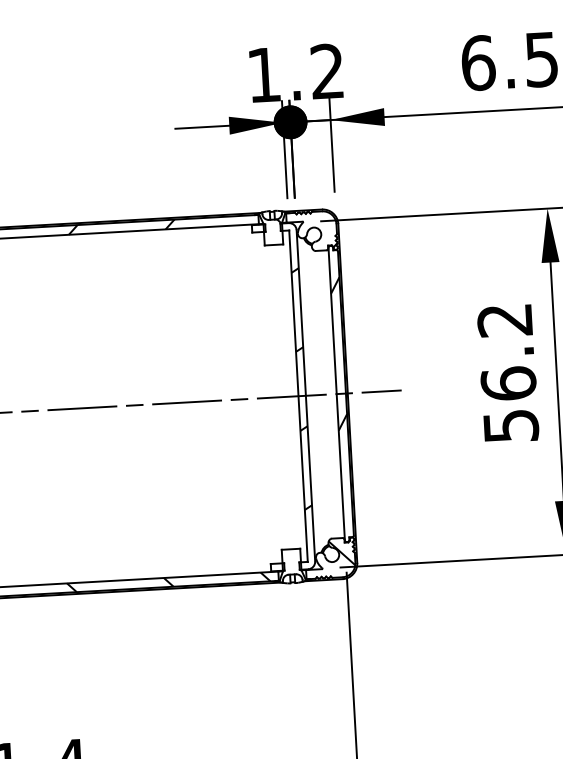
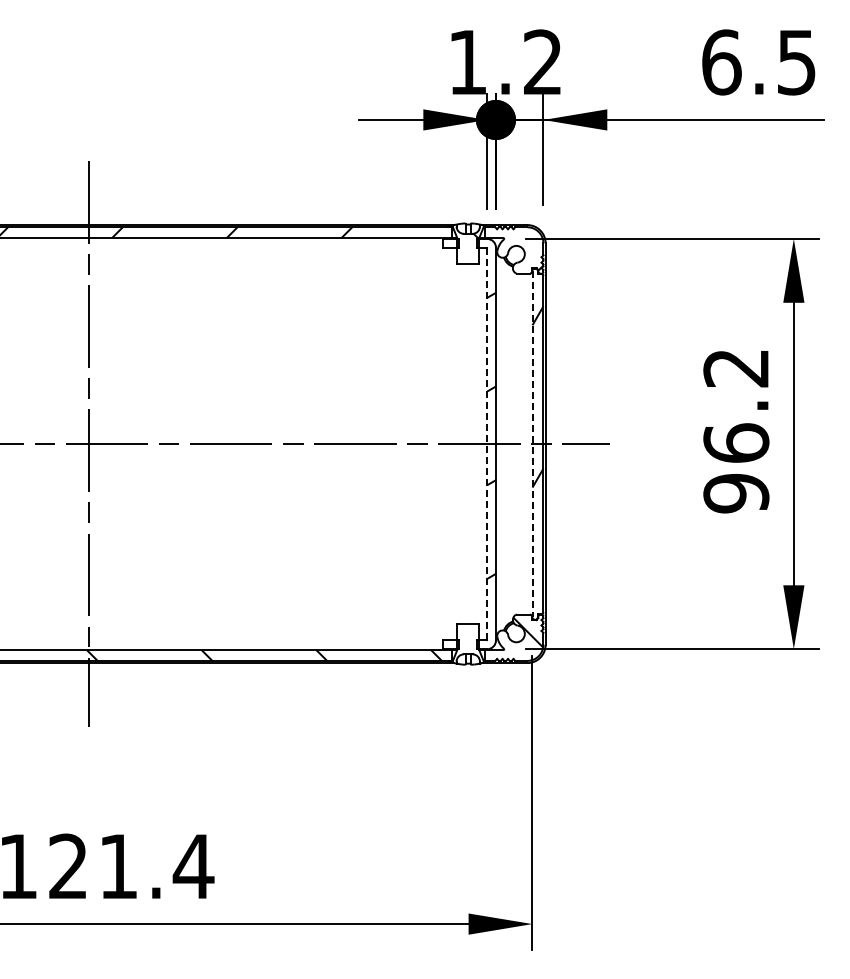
line: (336, 394) -> (532, 444), solid -> dashed
line: (298, 396) -> (487, 444), solid -> dashed
text: (511, 426) -> (736, 493), 56.2 -> 96.2

